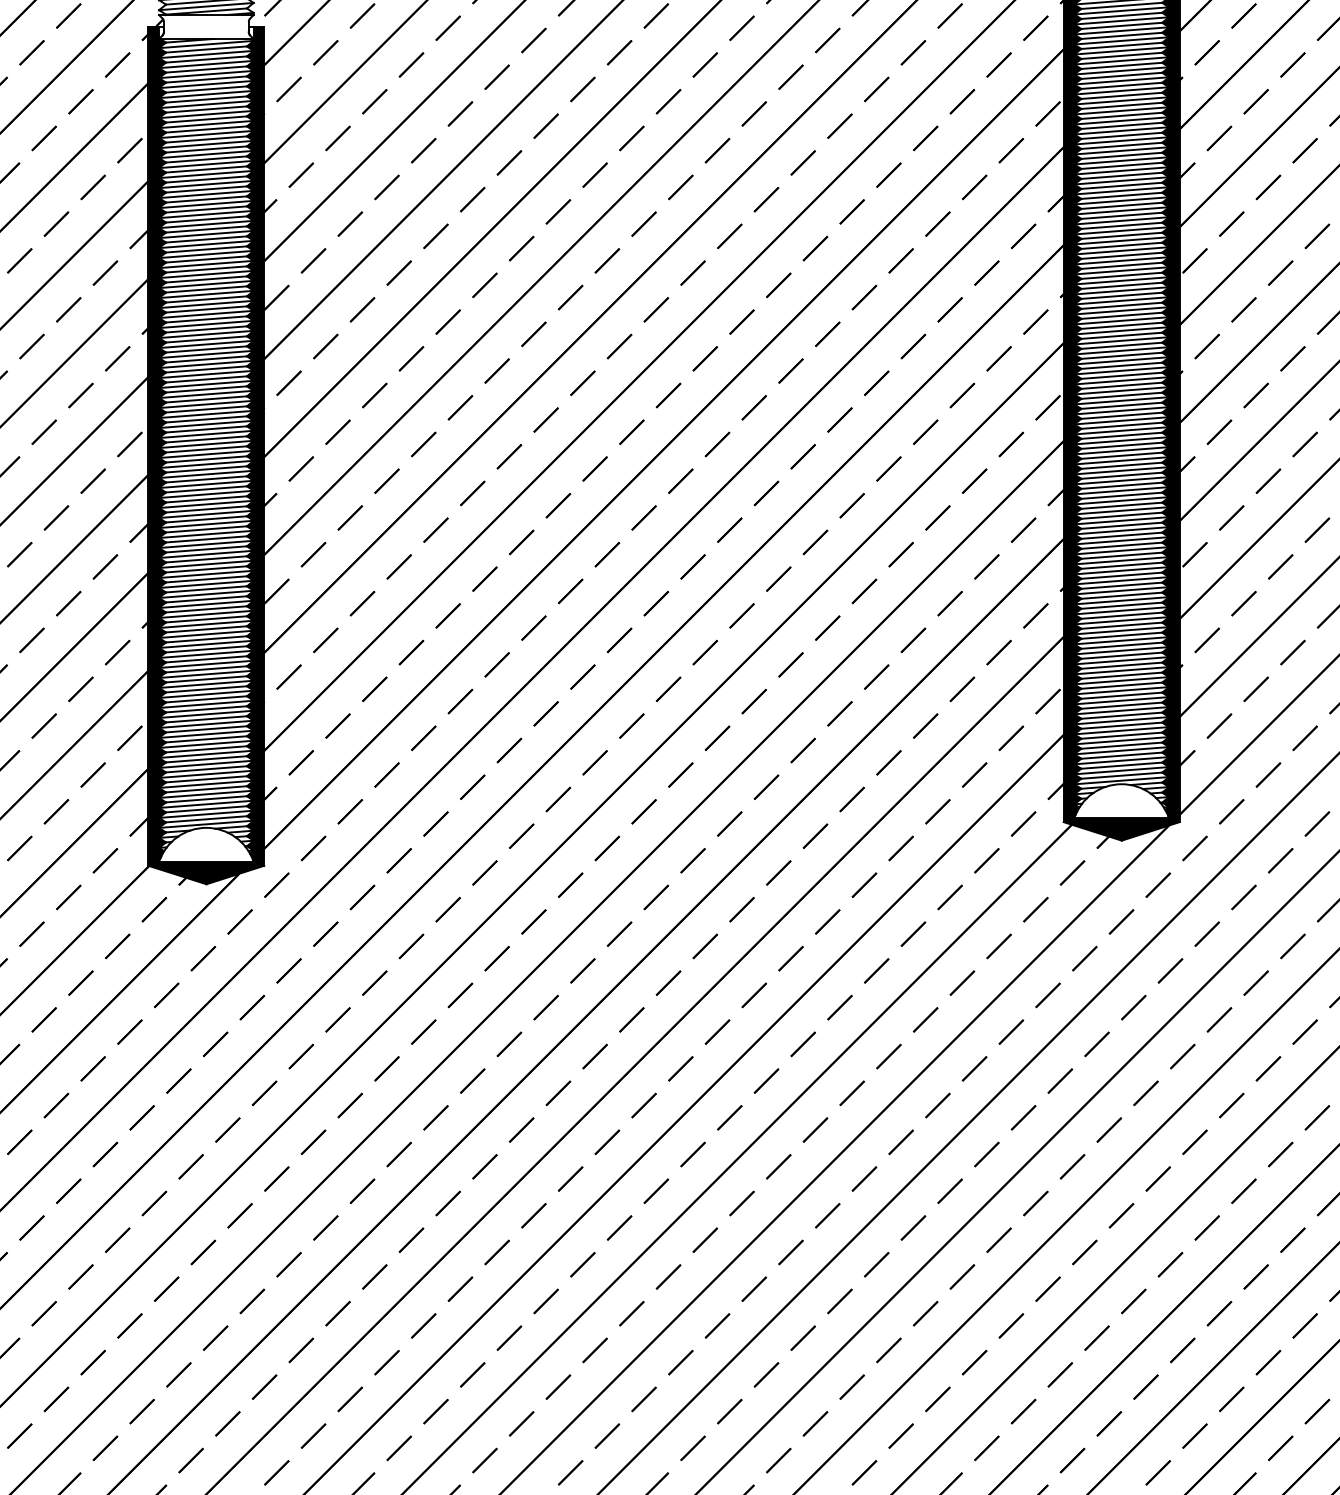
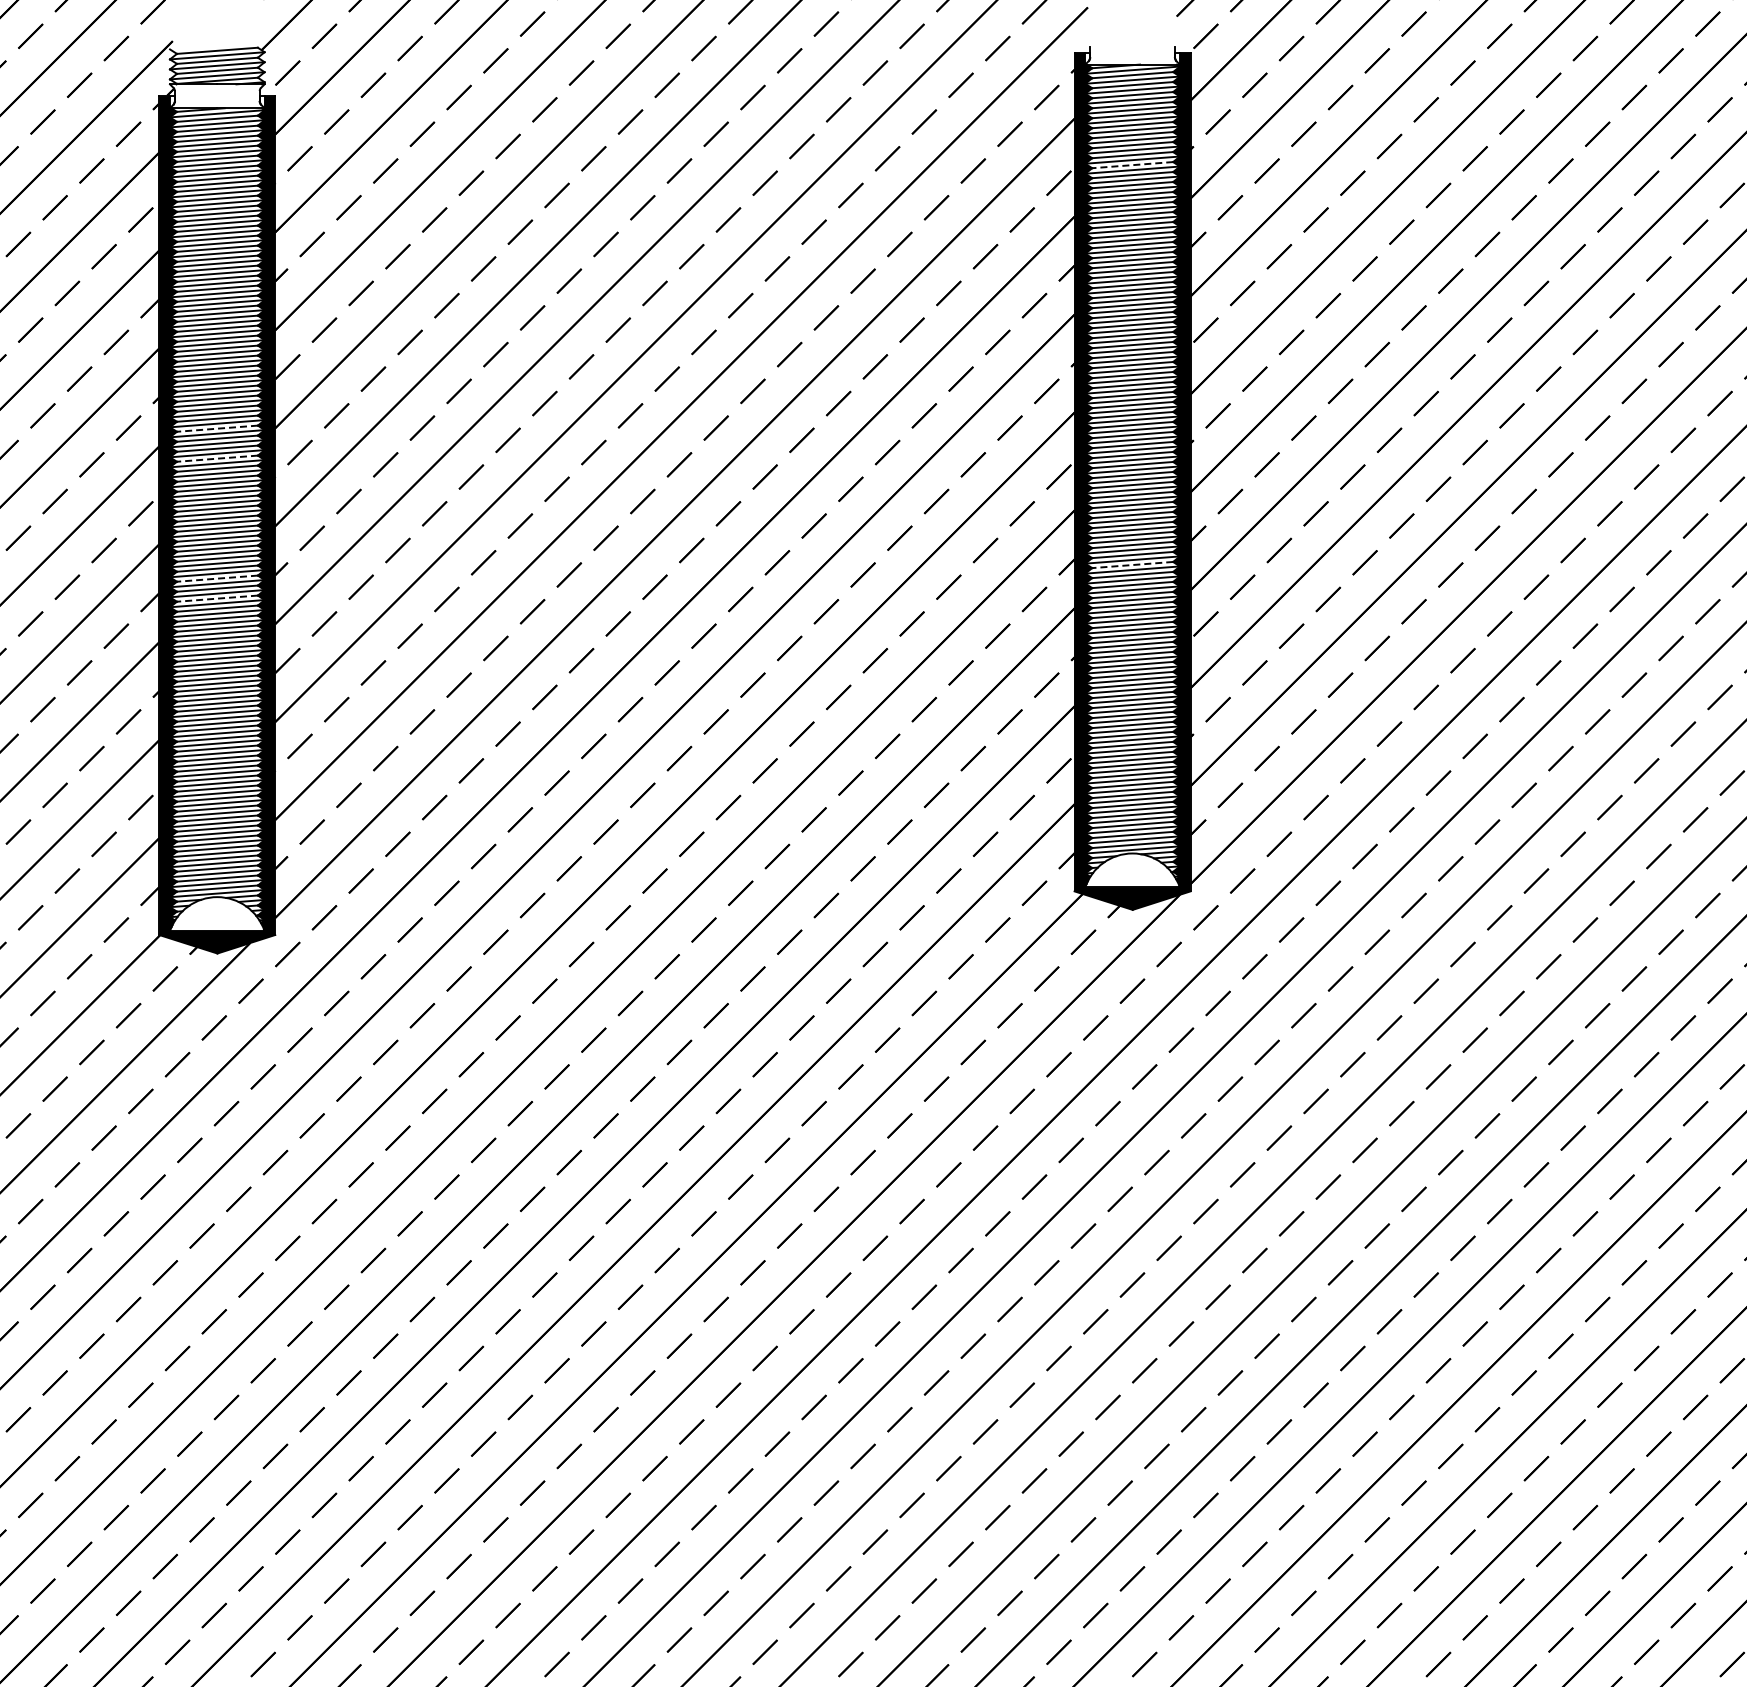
line: (1121, 96) -> (1132, 165), solid -> dashed
line: (206, 359) -> (217, 428), solid -> dashed
line: (206, 389) -> (217, 458), solid -> dashed
line: (1121, 496) -> (1132, 565), solid -> dashed
line: (206, 509) -> (217, 578), solid -> dashed
line: (206, 529) -> (217, 598), solid -> dashed

